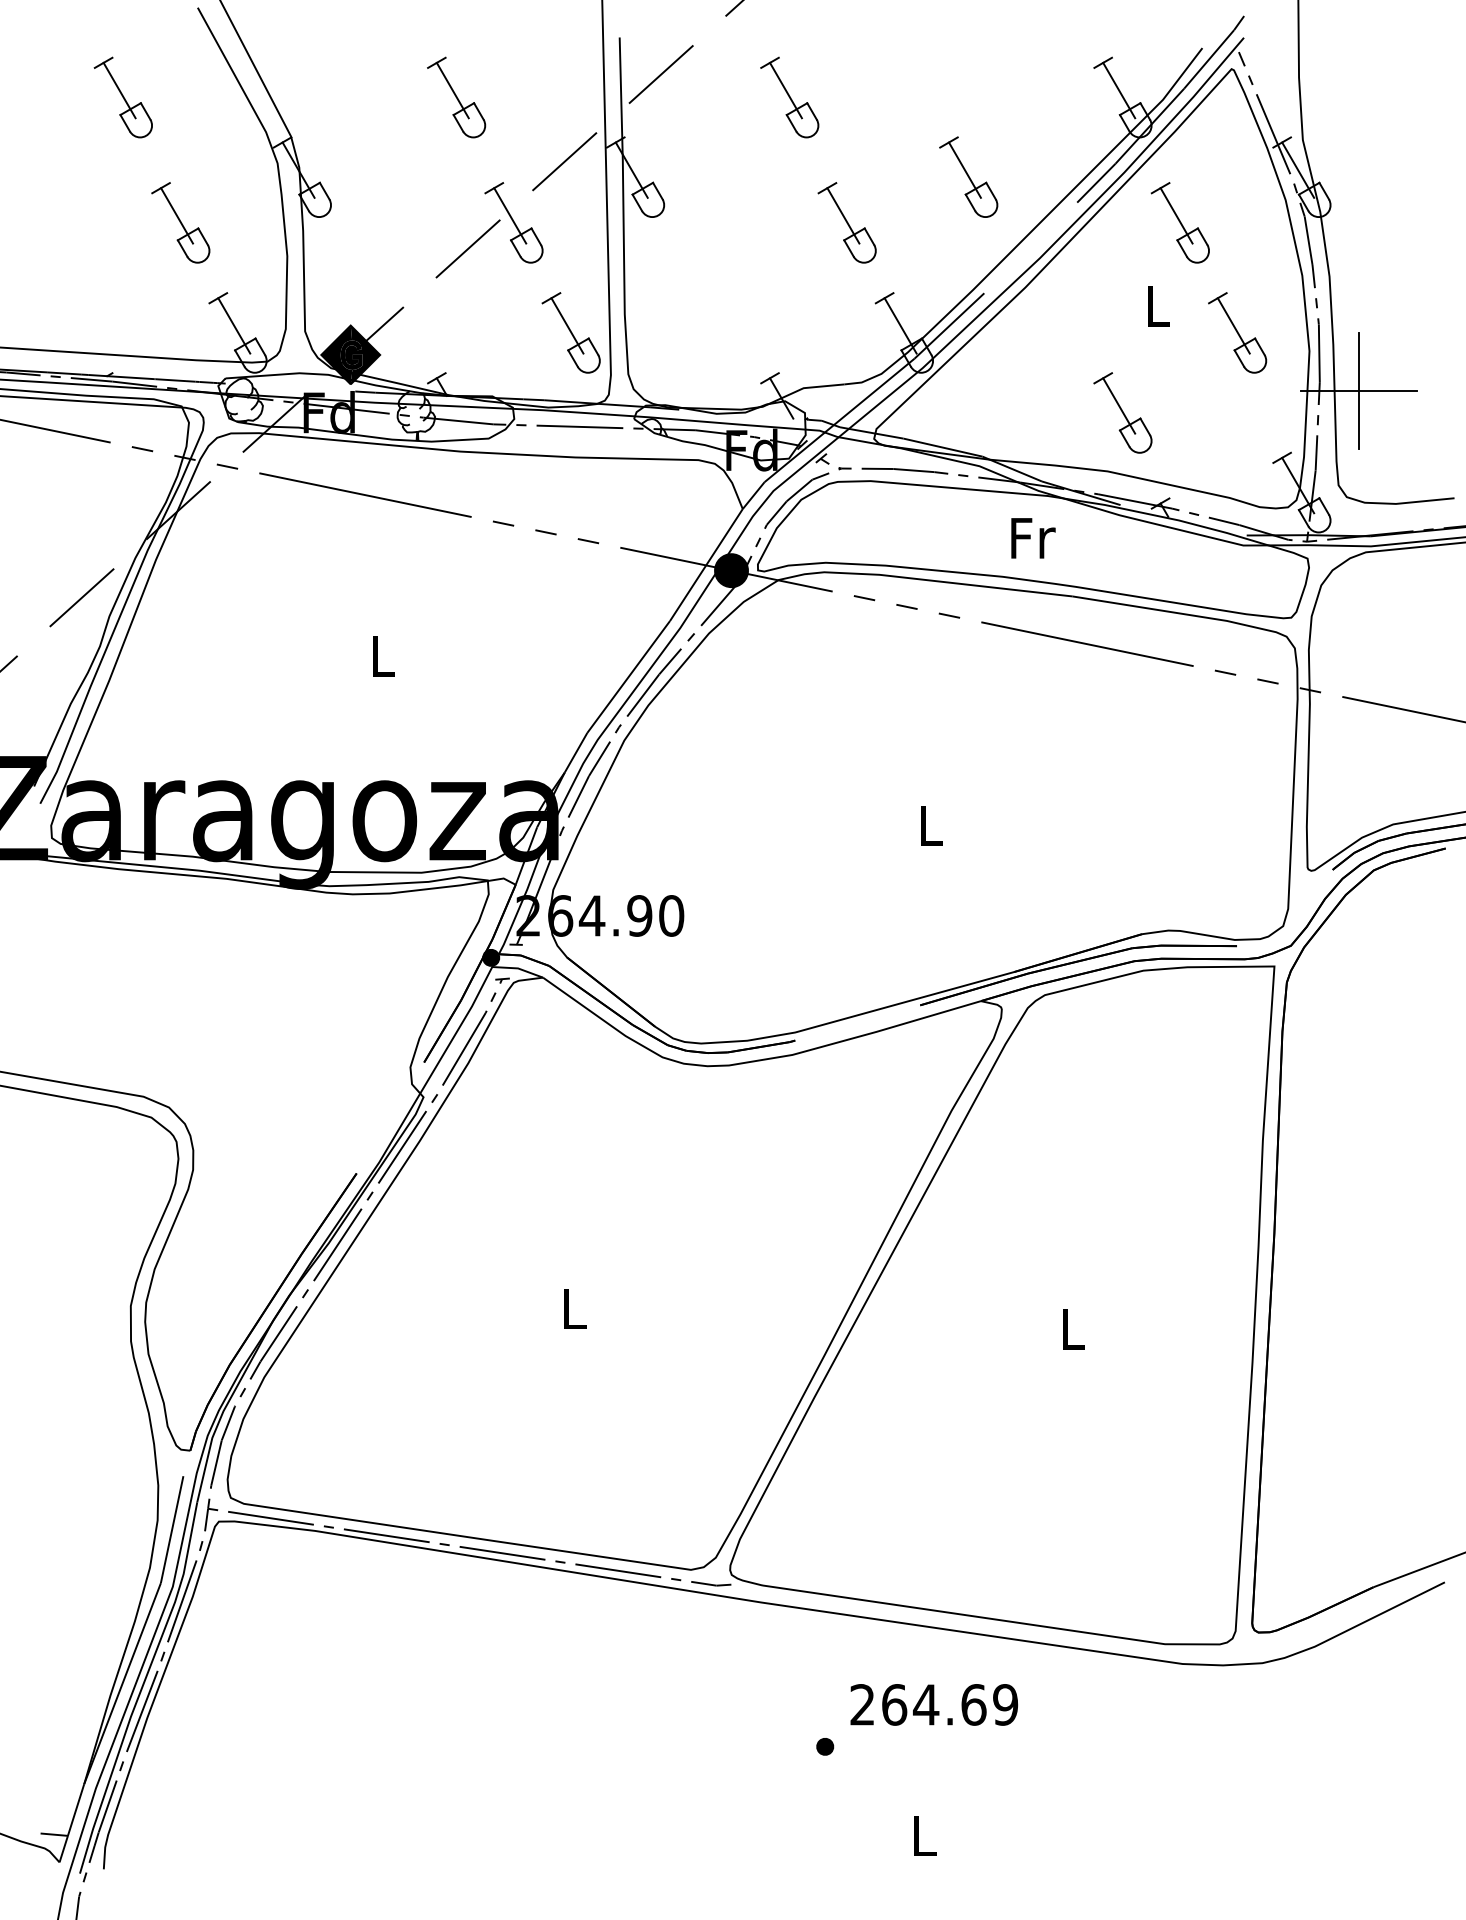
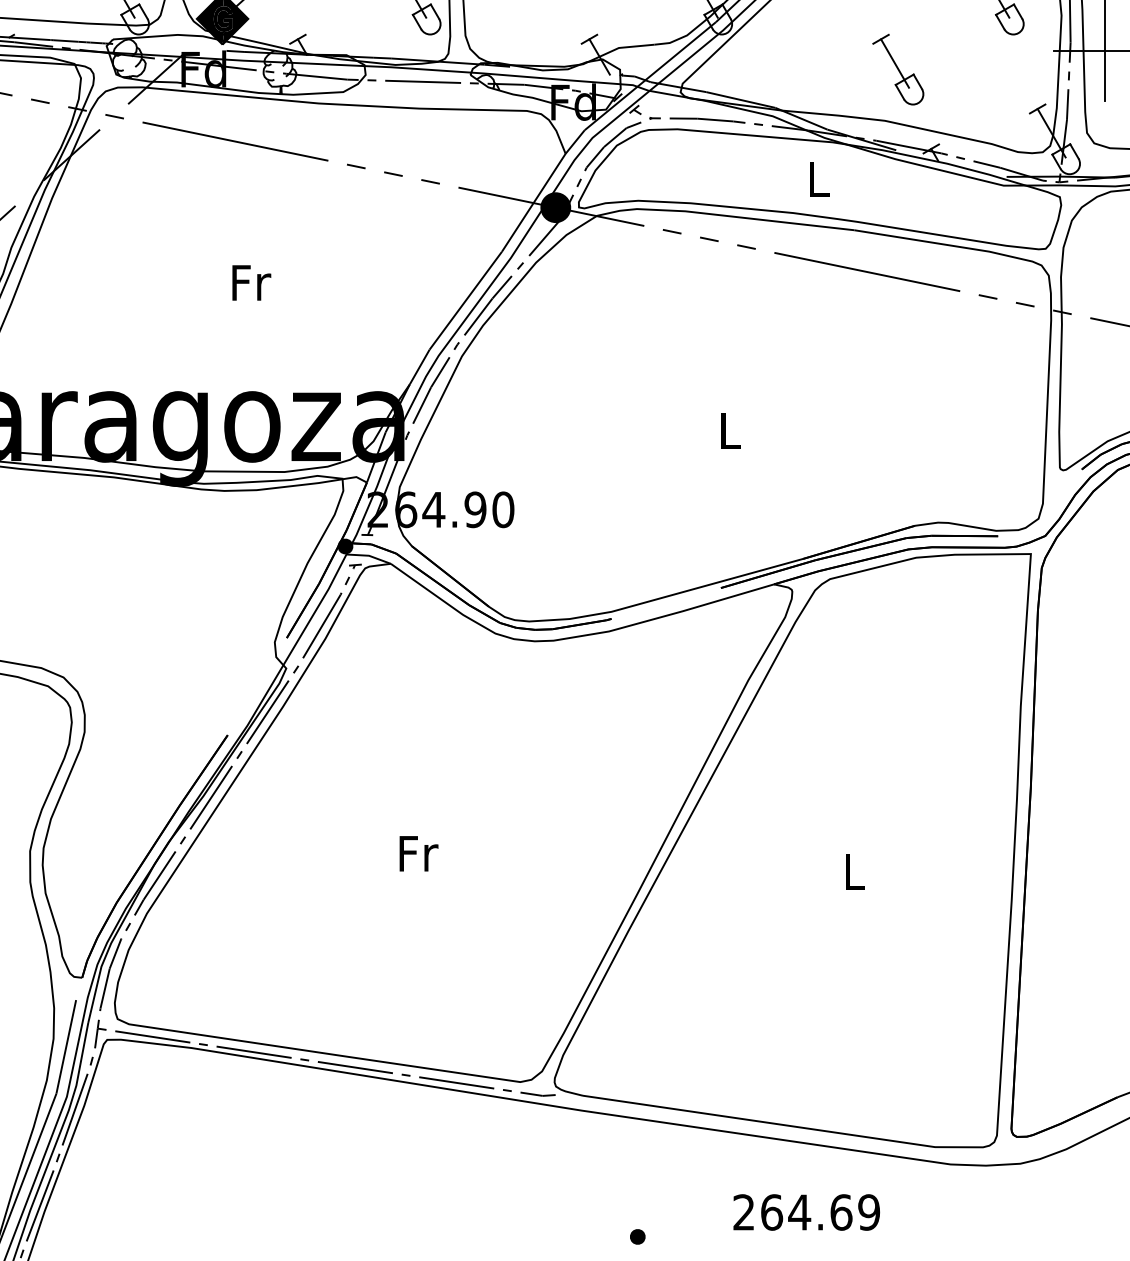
text: (1033, 538) -> (820, 179), Fr -> L
text: (384, 656) -> (252, 282), L -> Fr
text: (575, 1308) -> (419, 853), L -> Fr
text: (934, 1704) -> (806, 1212), moved

